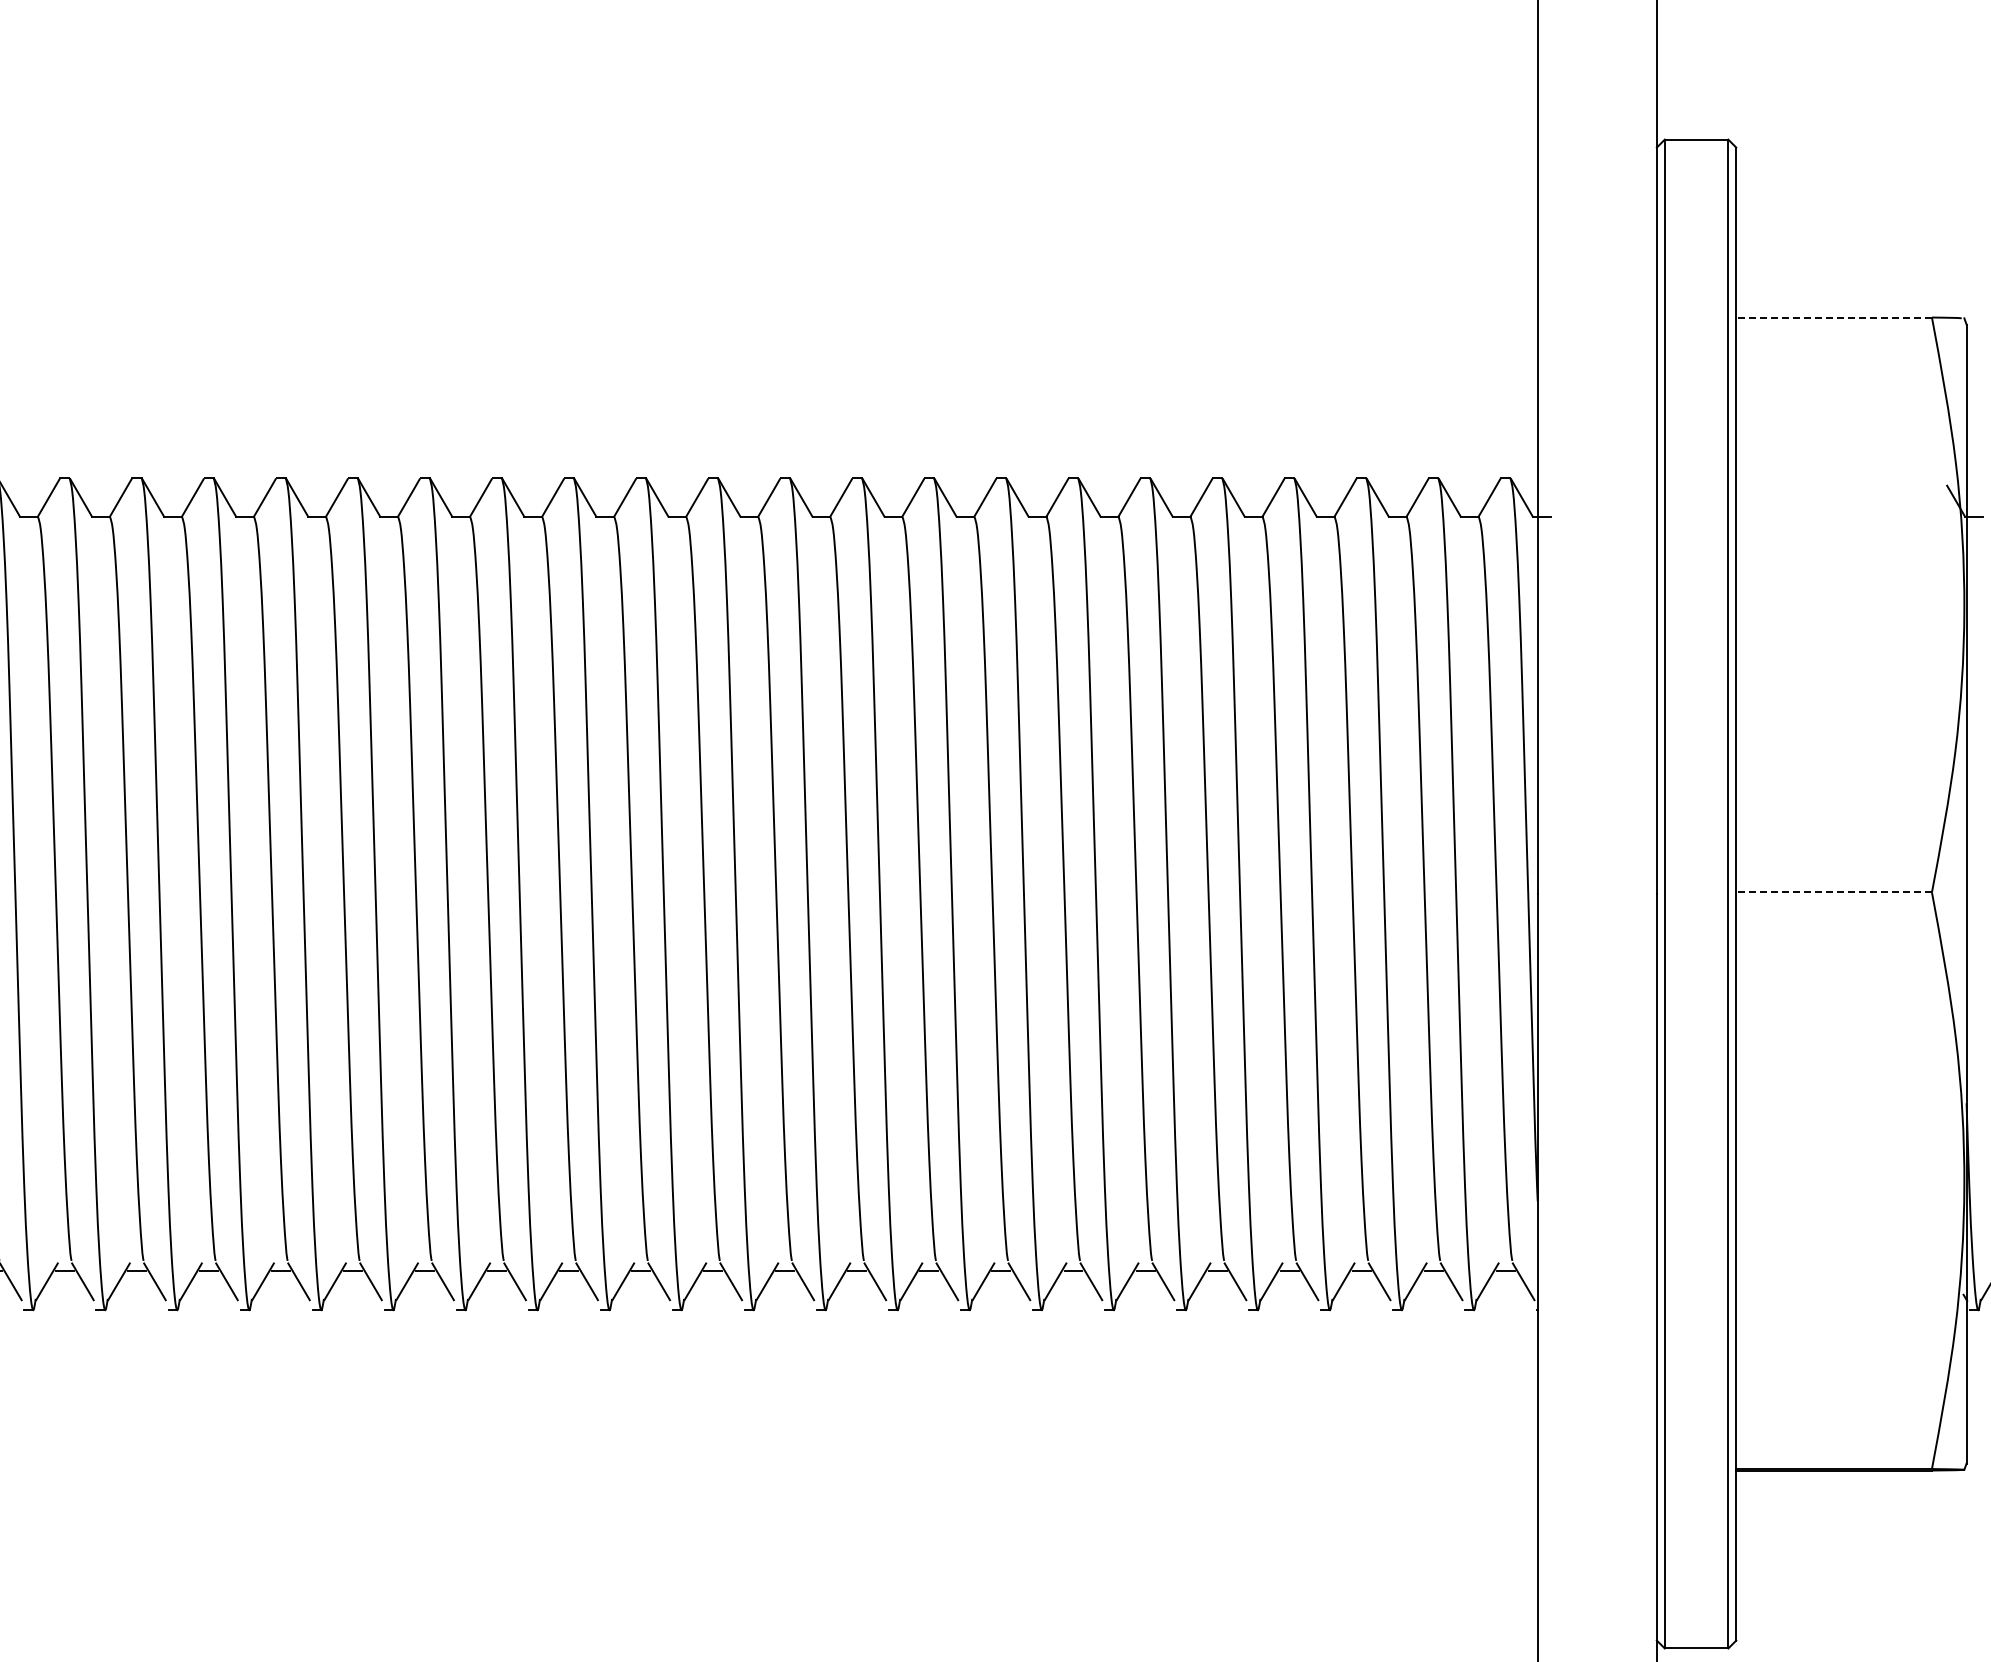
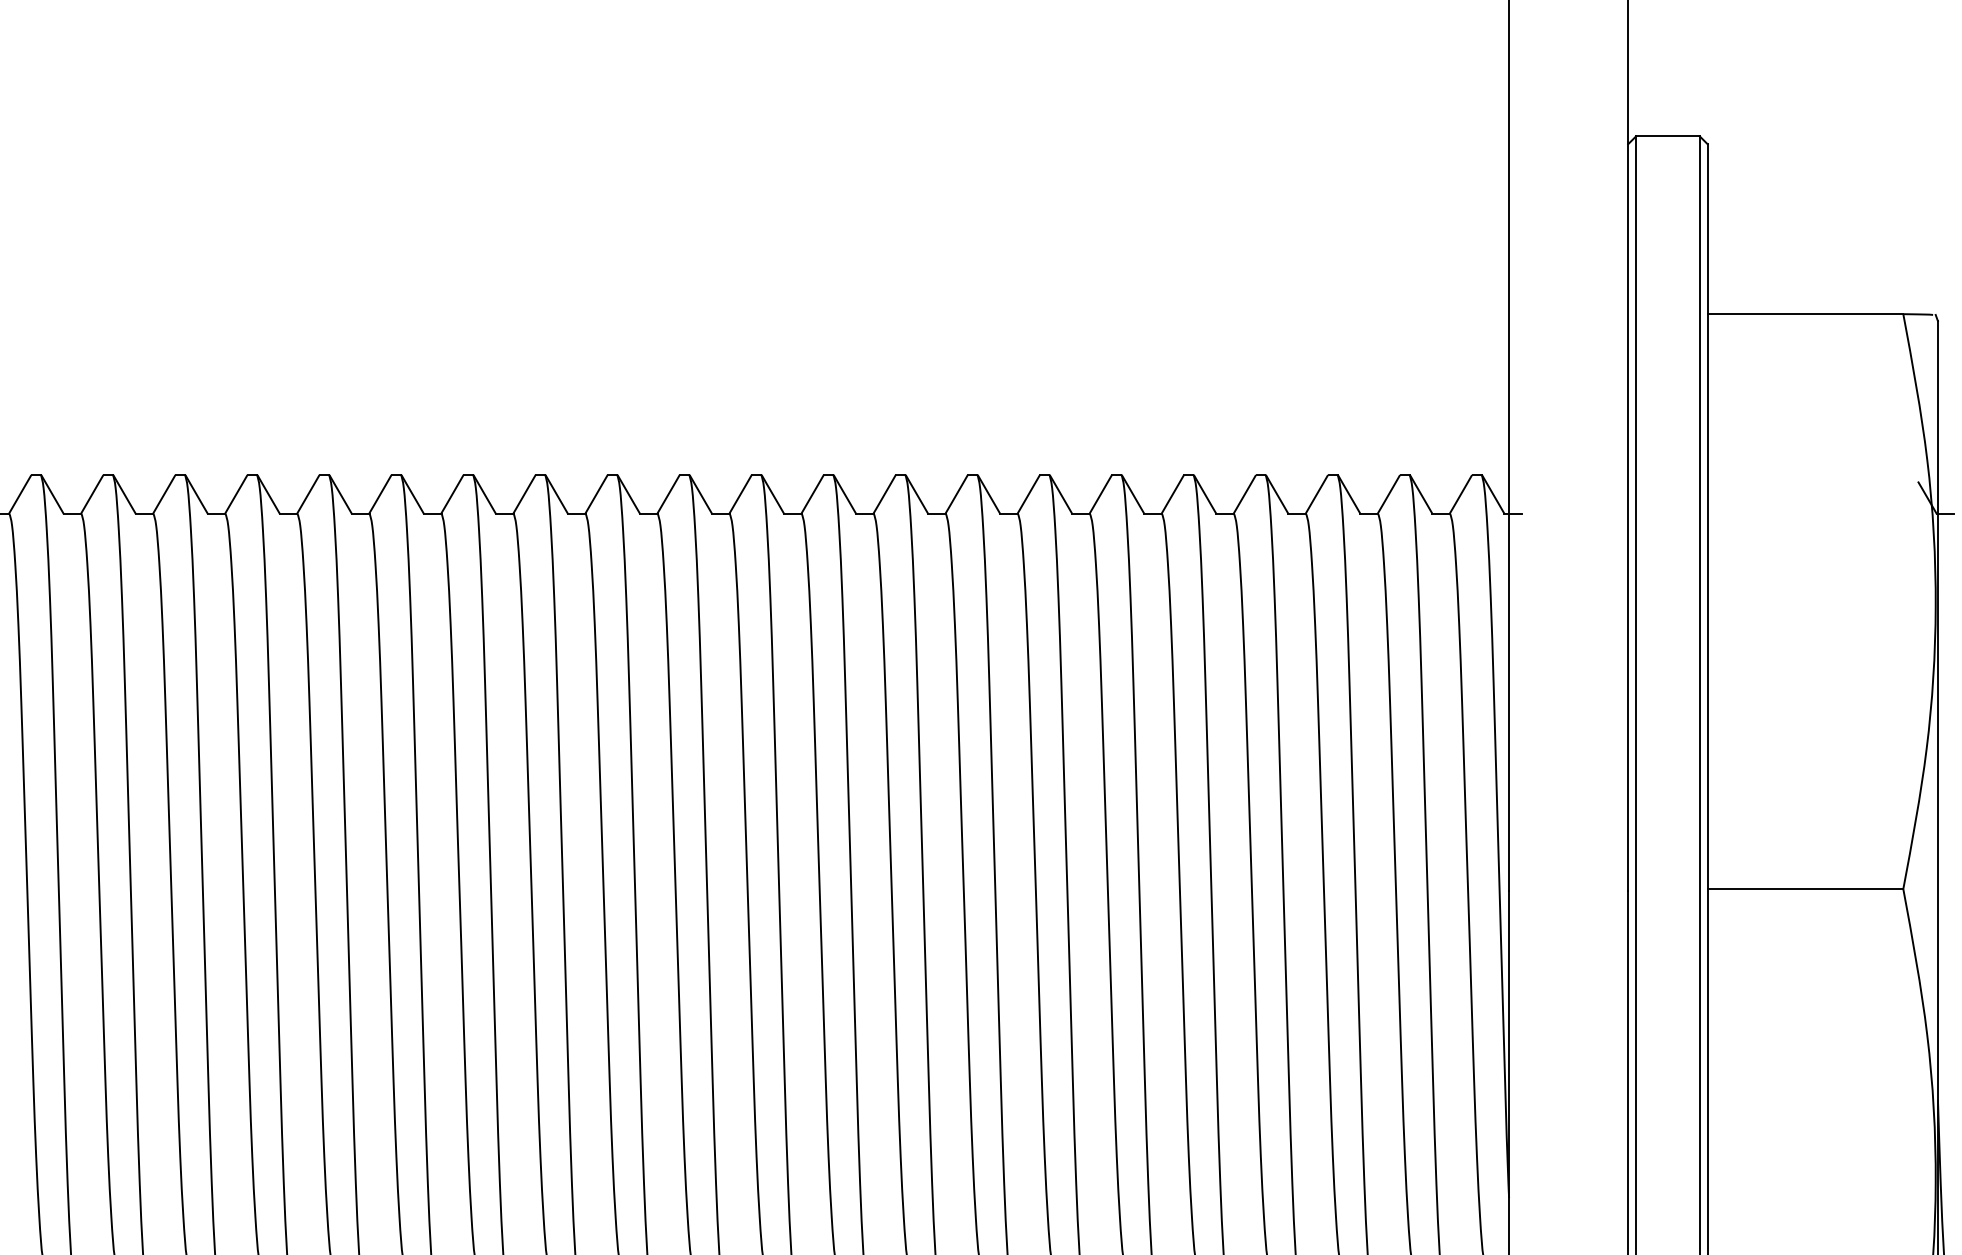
line: (1834, 317) -> (1805, 314), dashed -> solid
line: (1834, 892) -> (1805, 889), dashed -> solid

